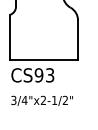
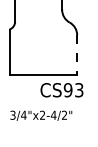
line: (78, 39) -> (77, 54), solid -> dashed
text: (32, 75) -> (61, 90), moved
text: (54, 99) -> (53, 114), 3/4"x2-1/2" -> 3/4"x2-4/2"

